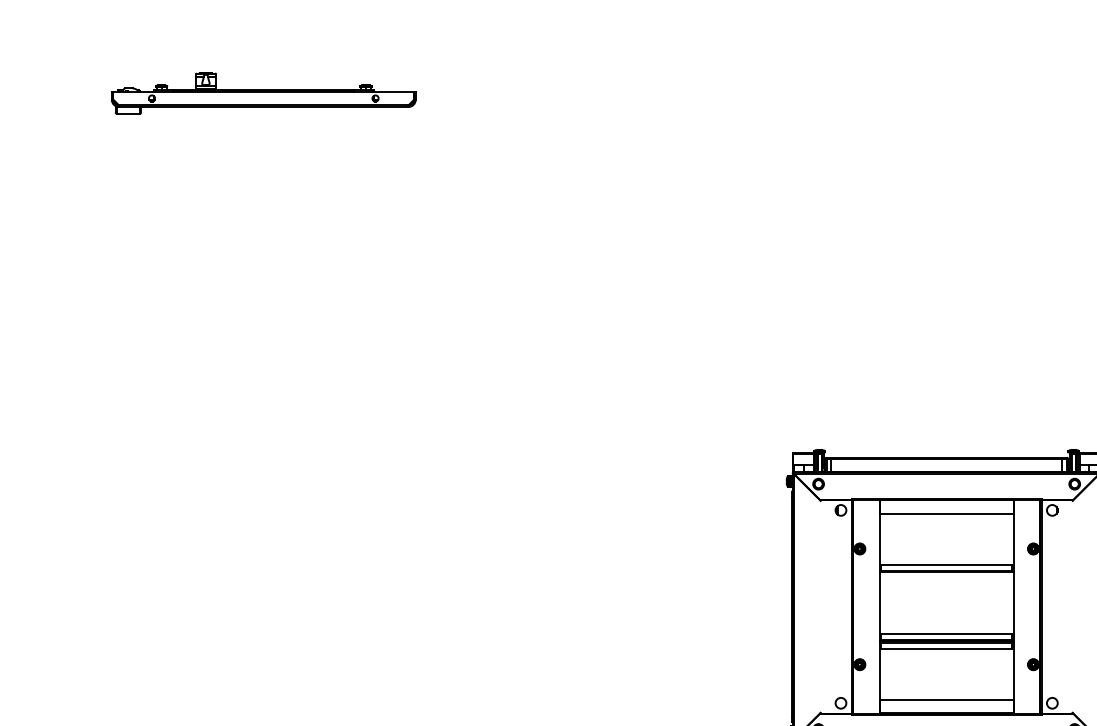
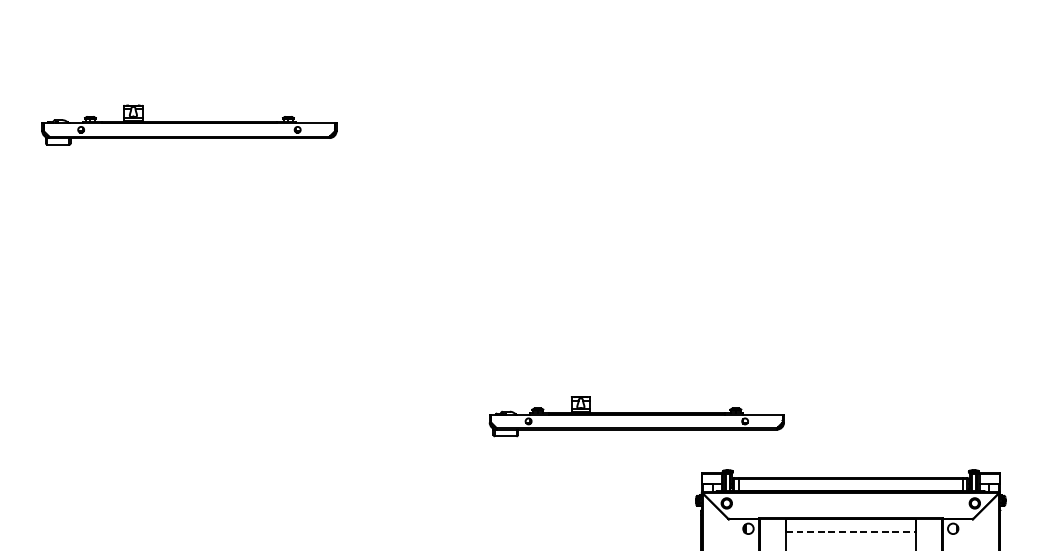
part: (725, 394) -> (636, 416), added
line: (947, 513) -> (851, 531), solid -> dashed

